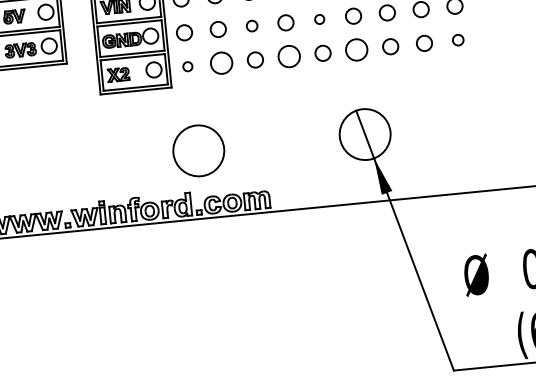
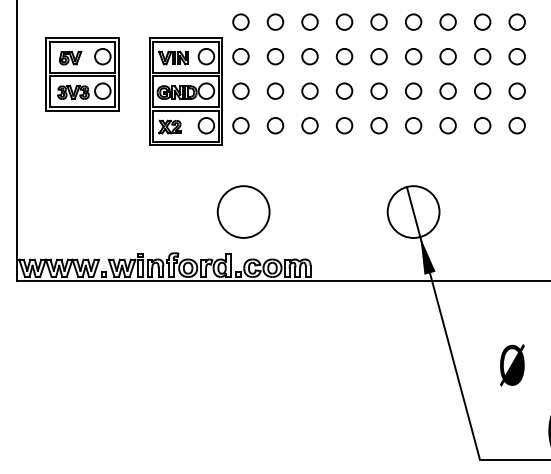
circle: (319, 18) -> (378, 90), size x1.67
circle: (251, 25) -> (309, 90), size x1.43
circle: (457, 39) -> (516, 125), size x1.43
circle: (356, 49) -> (413, 125), size x0.71
circle: (289, 56) -> (344, 125), size x0.71
circle: (221, 63) -> (275, 125), size x0.71
circle: (187, 66) -> (240, 125), size x1.67

